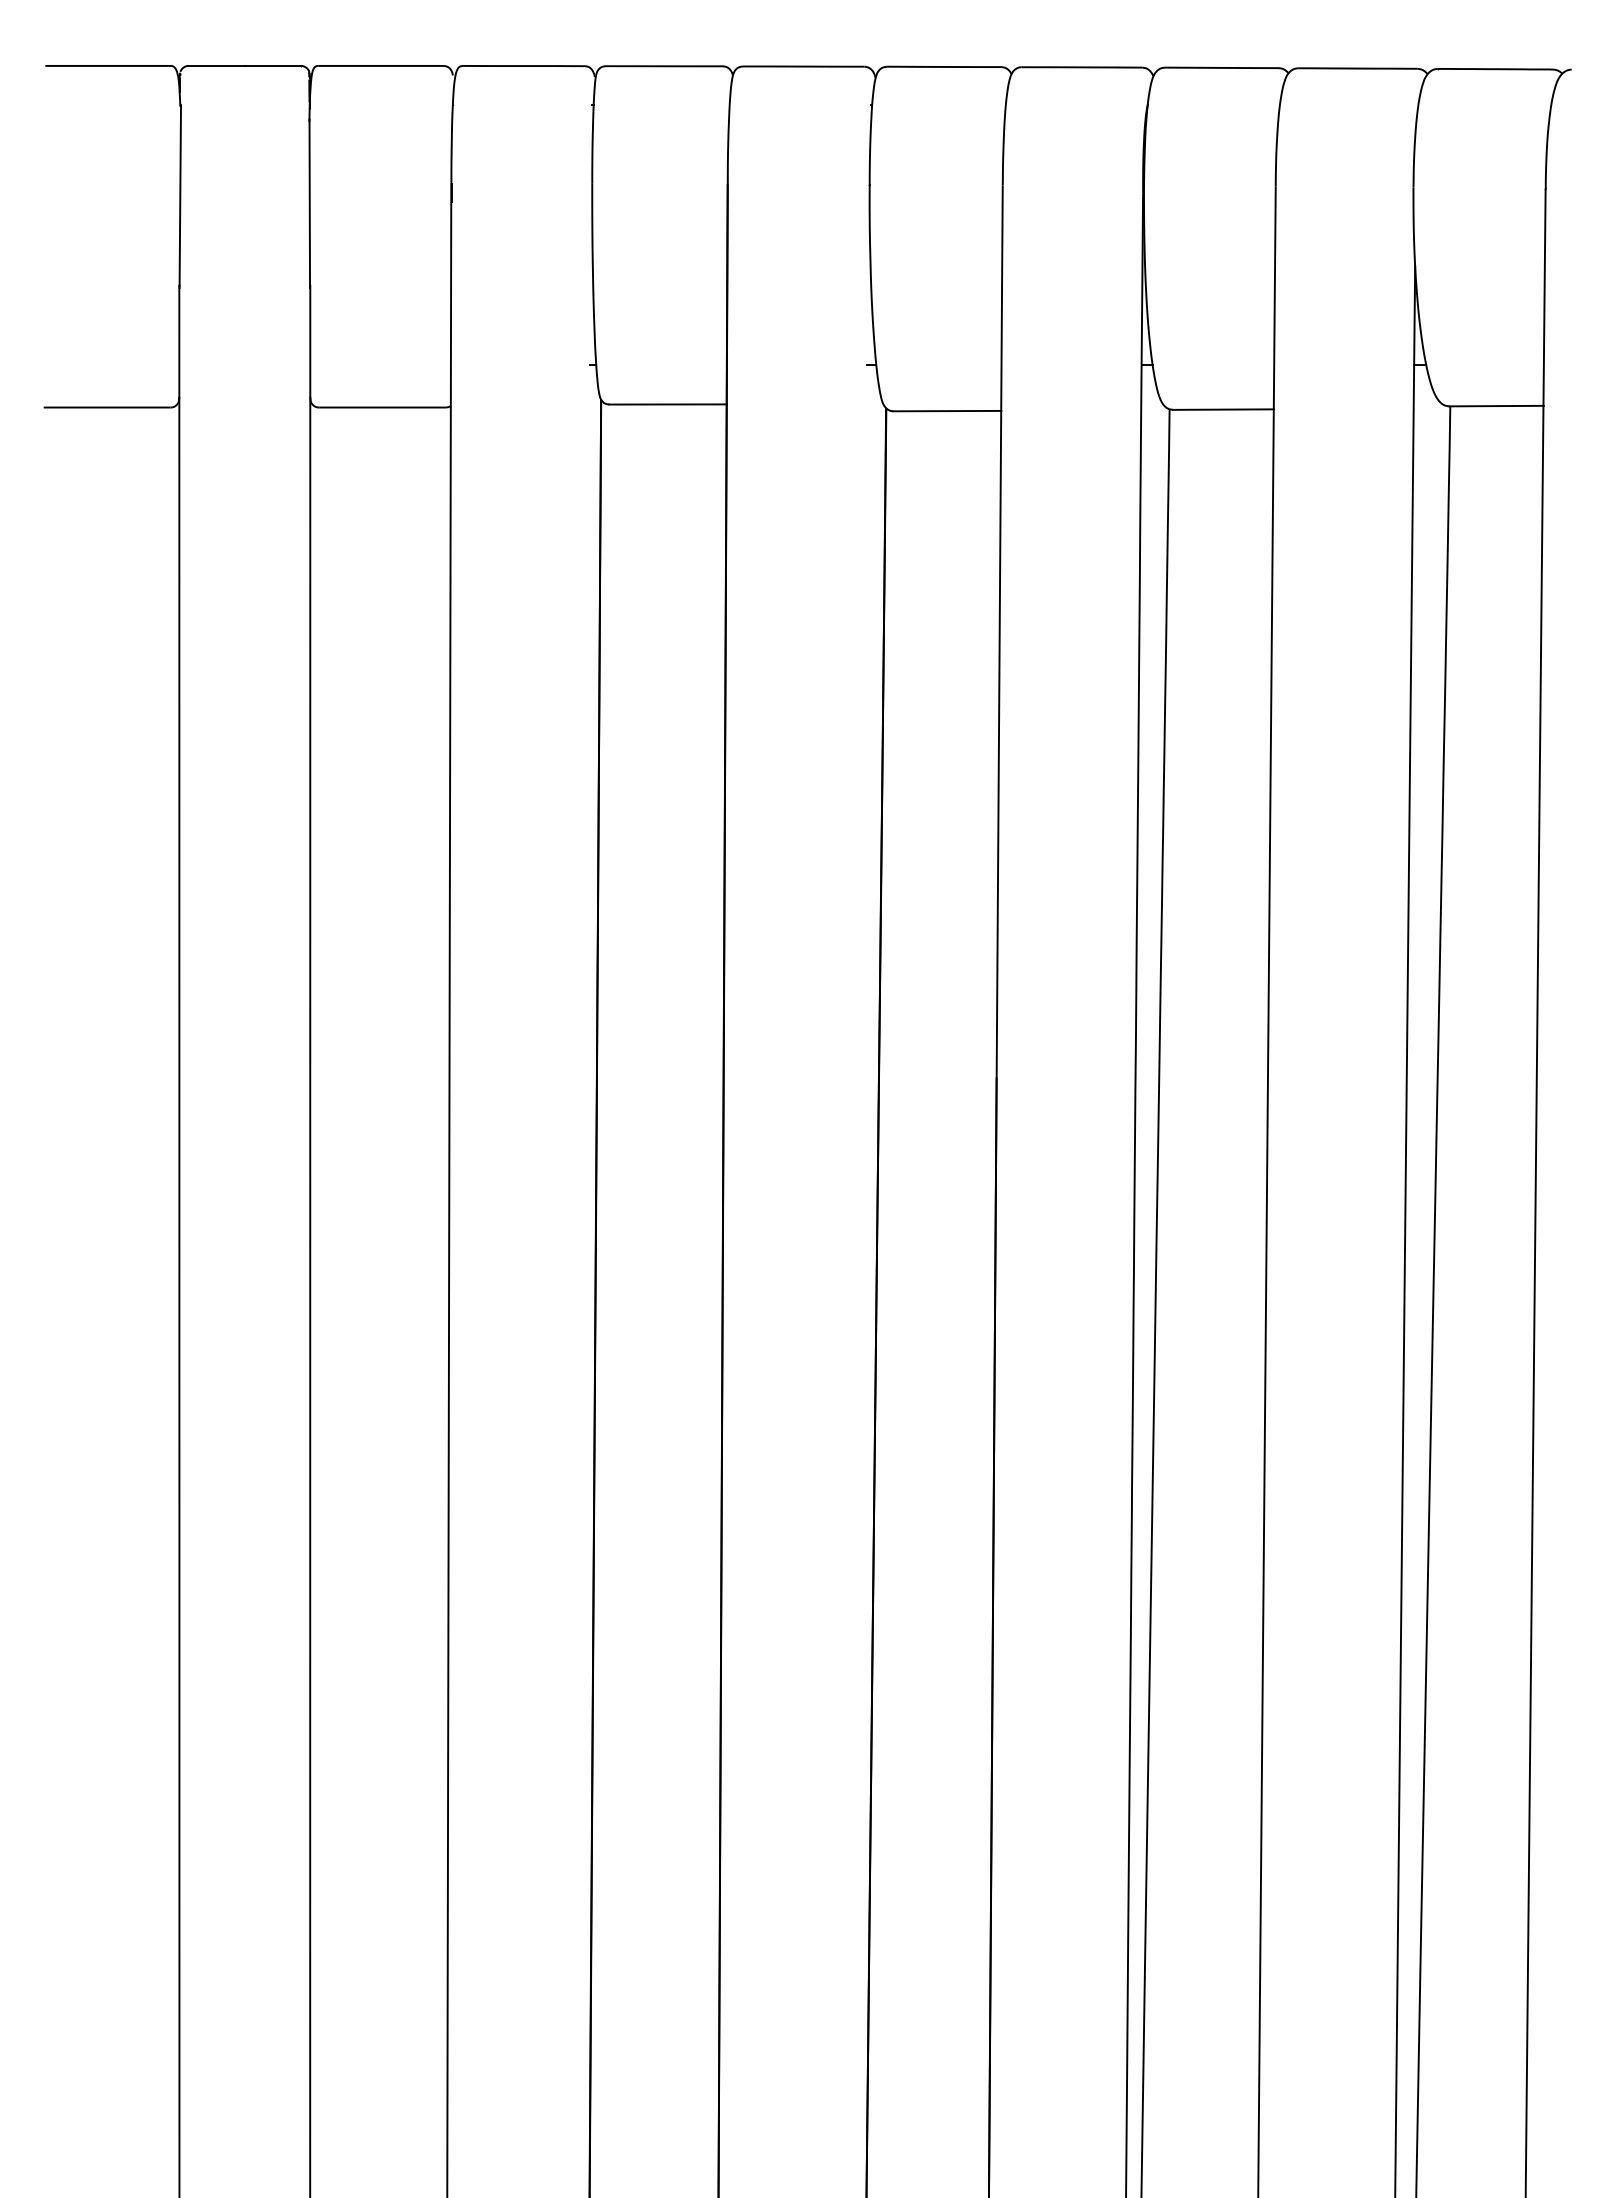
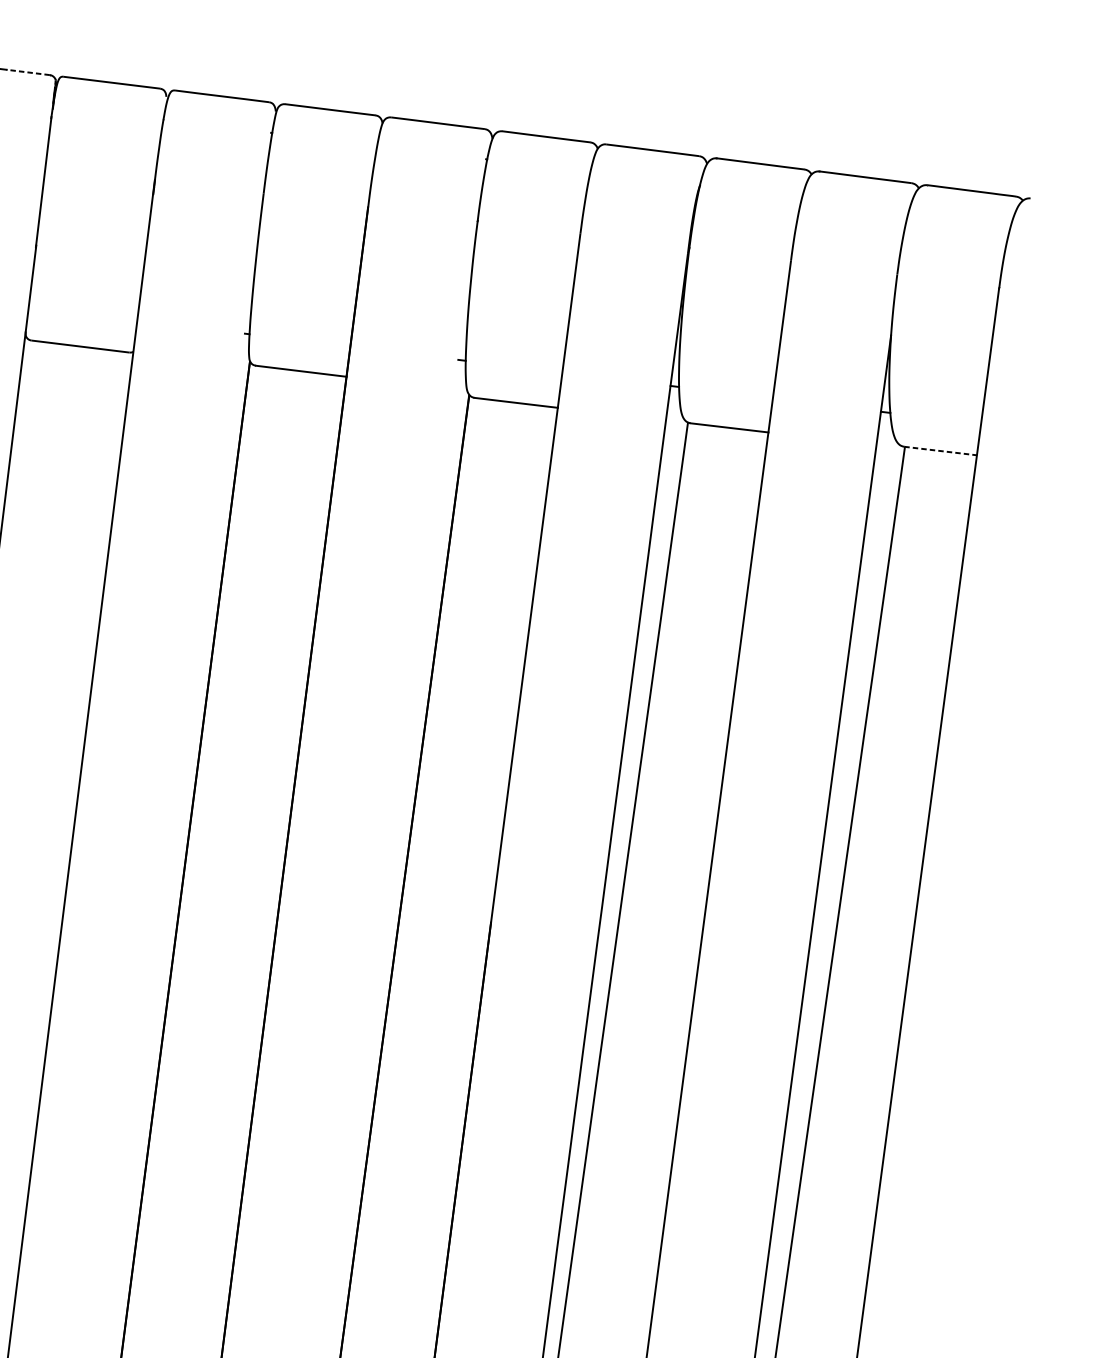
line: (272, 65) -> (28, 72), solid -> dashed
line: (1497, 406) -> (941, 451), solid -> dashed

